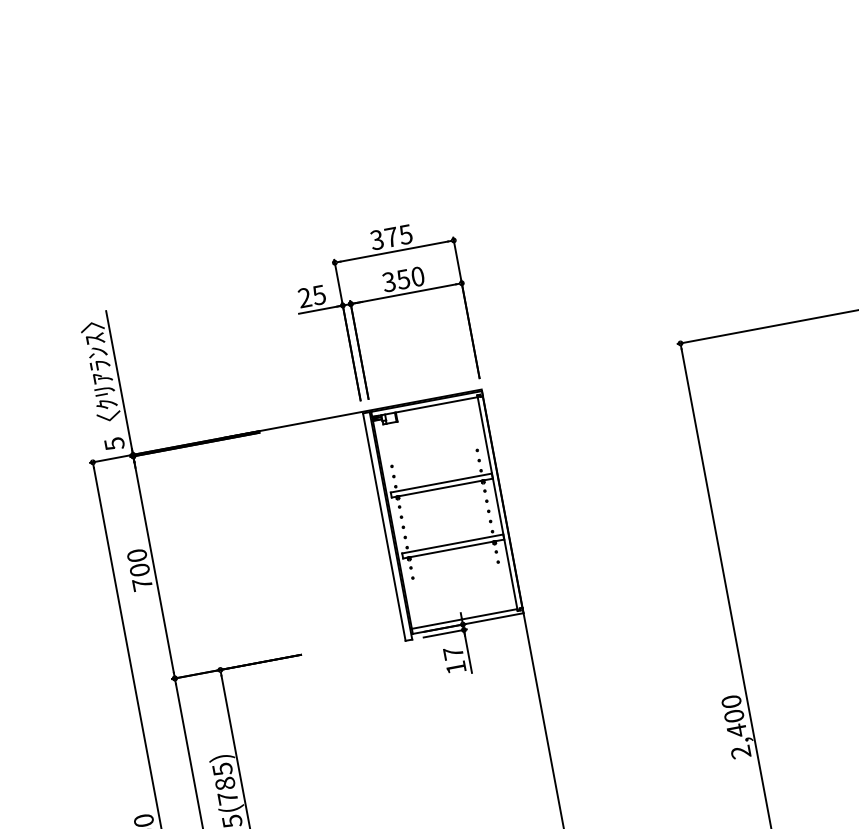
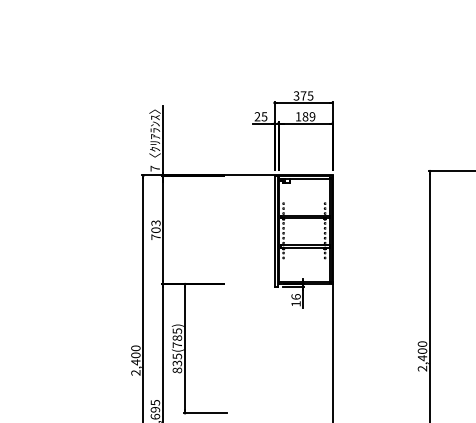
text: (403, 278) -> (305, 116), 350 -> 189
text: (112, 443) -> (154, 168), 5 -> 7
text: (136, 556) -> (155, 223), 700 -> 703
text: (452, 652) -> (295, 296), 17 -> 16

